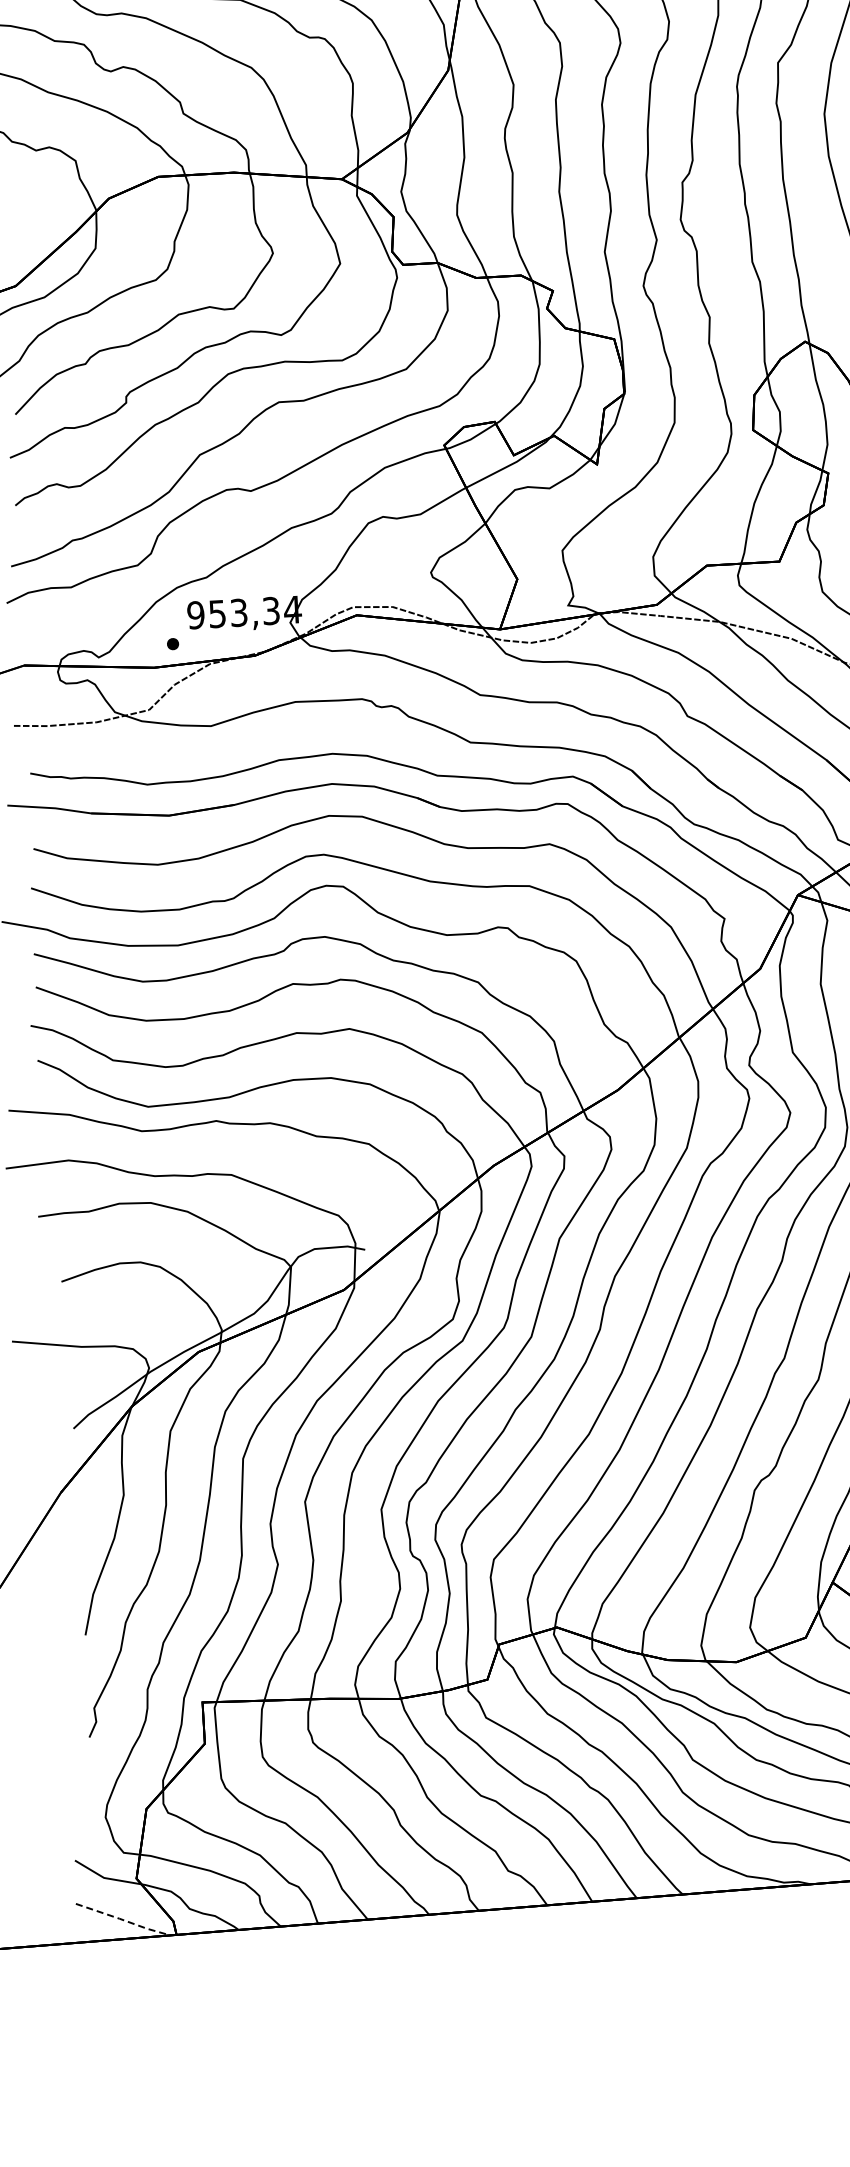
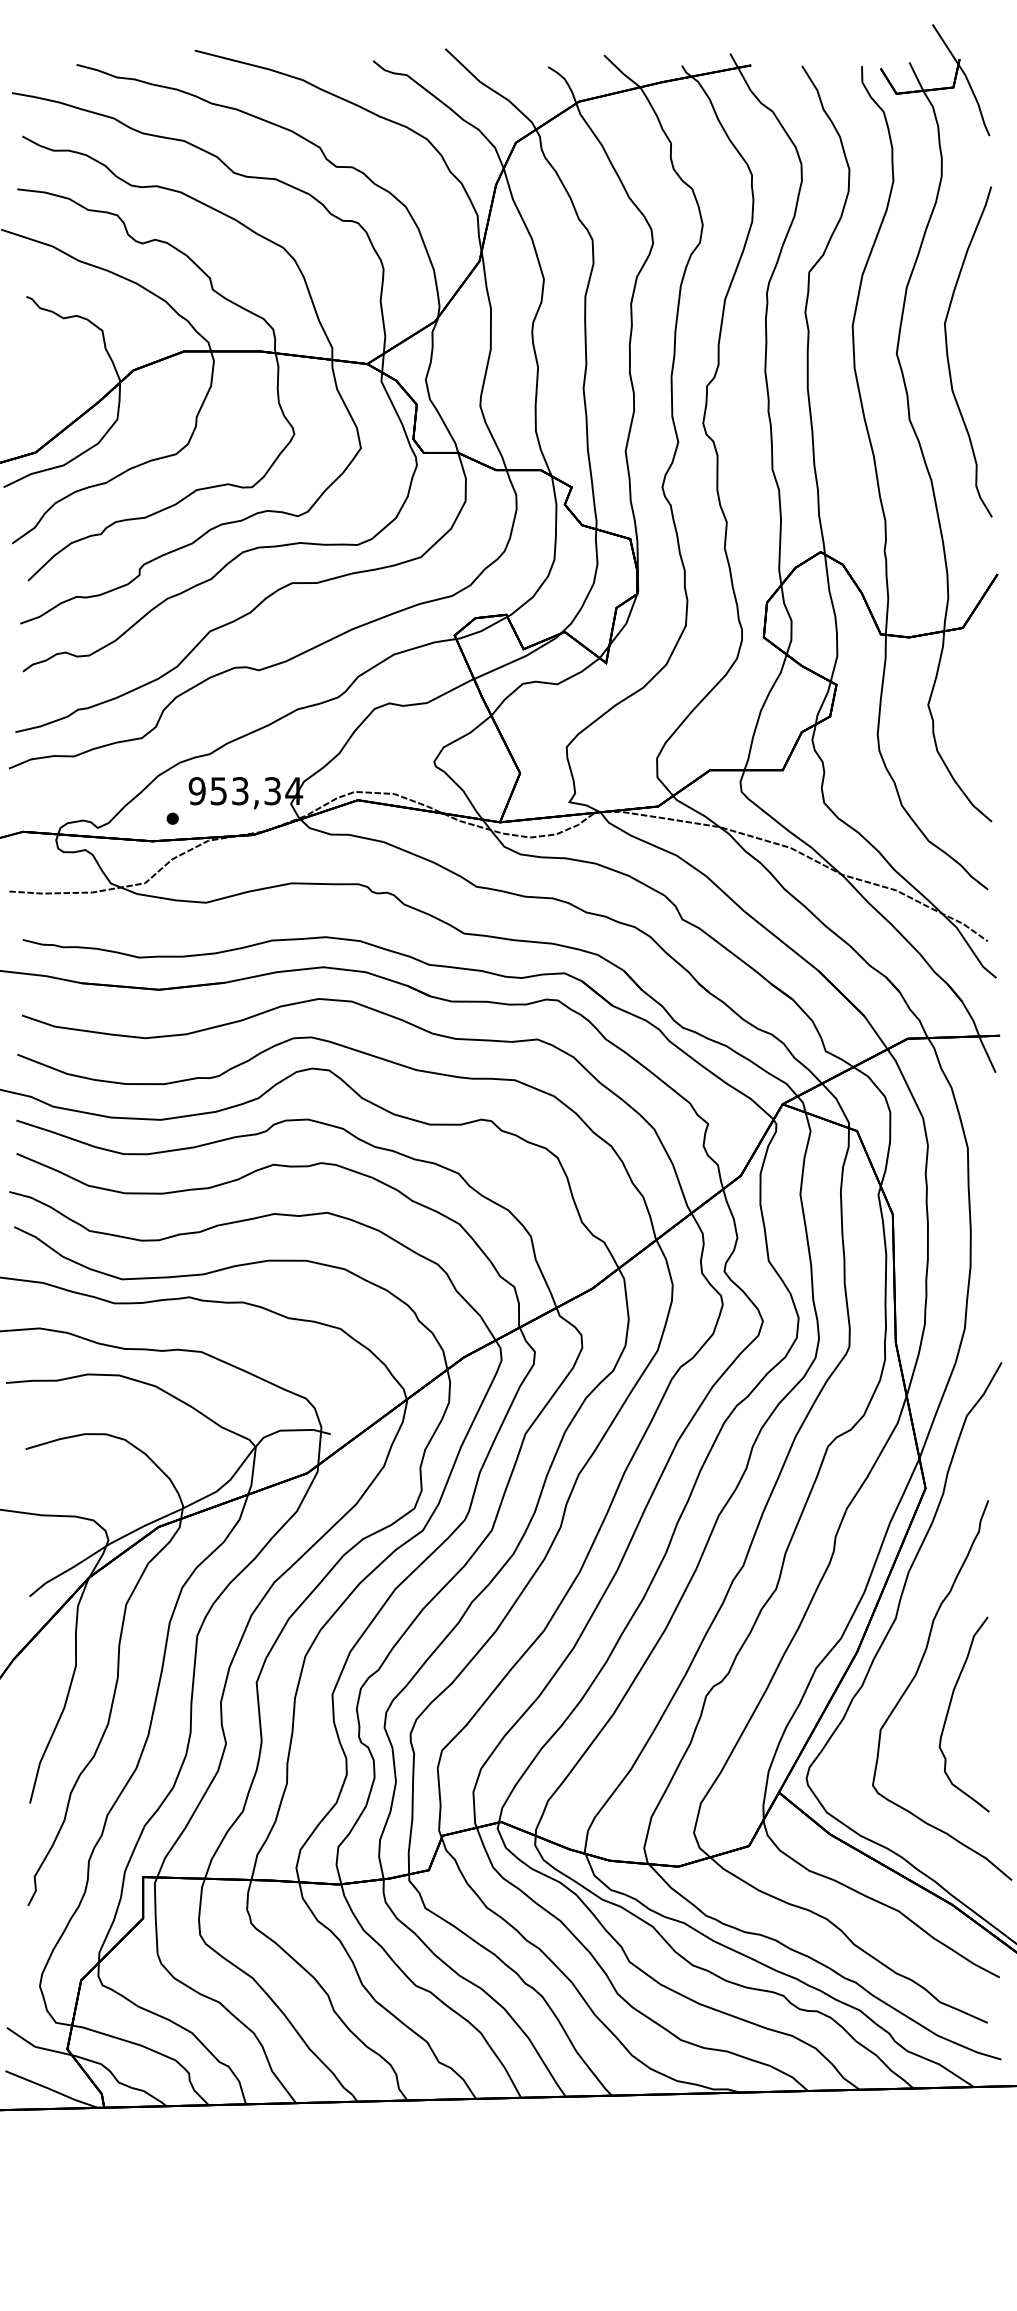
line: (122, 1919) -> (51, 2089), dashed -> solid

